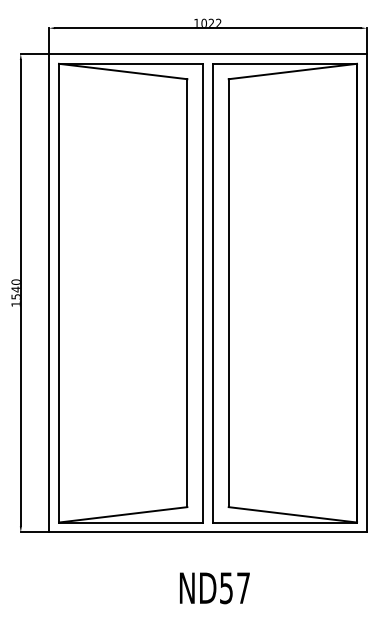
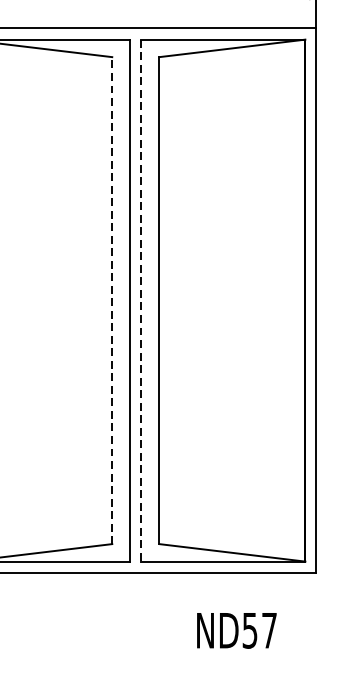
line: (187, 293) -> (112, 300), solid -> dashed
line: (212, 293) -> (140, 300), solid -> dashed
text: (214, 588) -> (236, 630), moved

